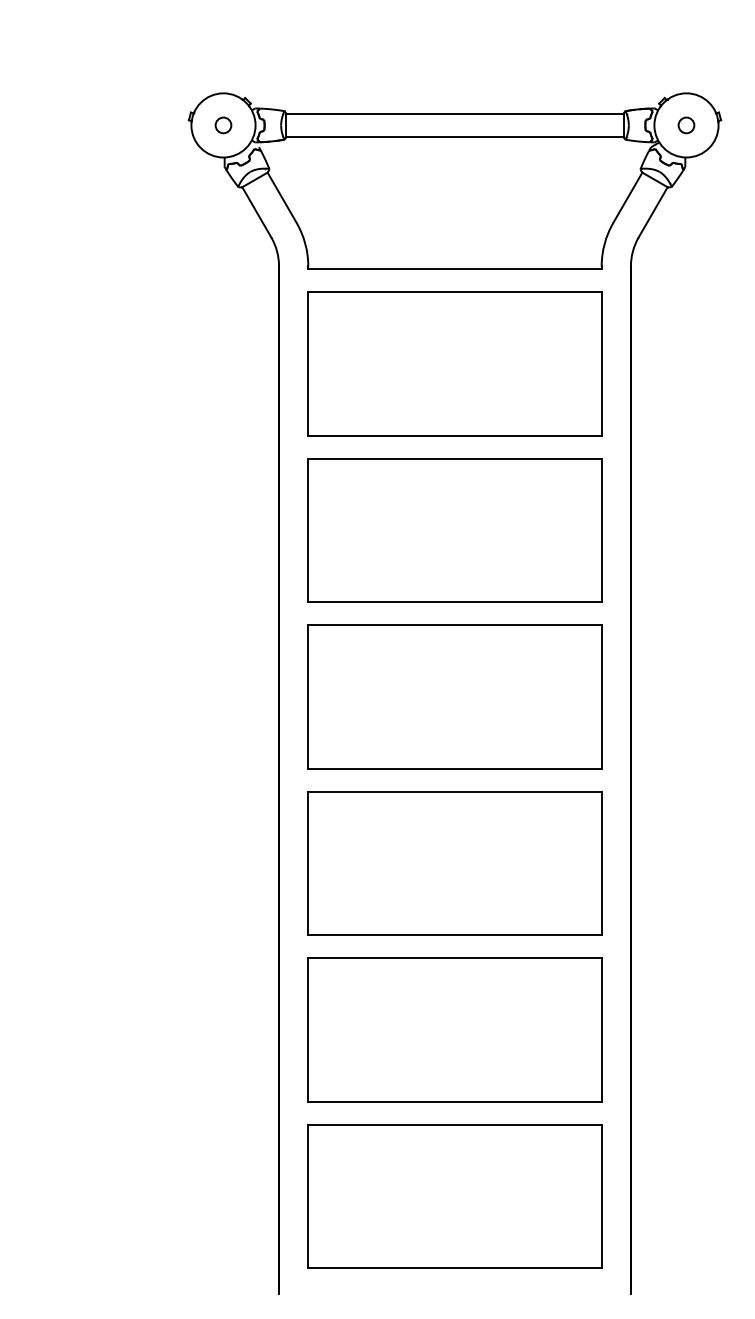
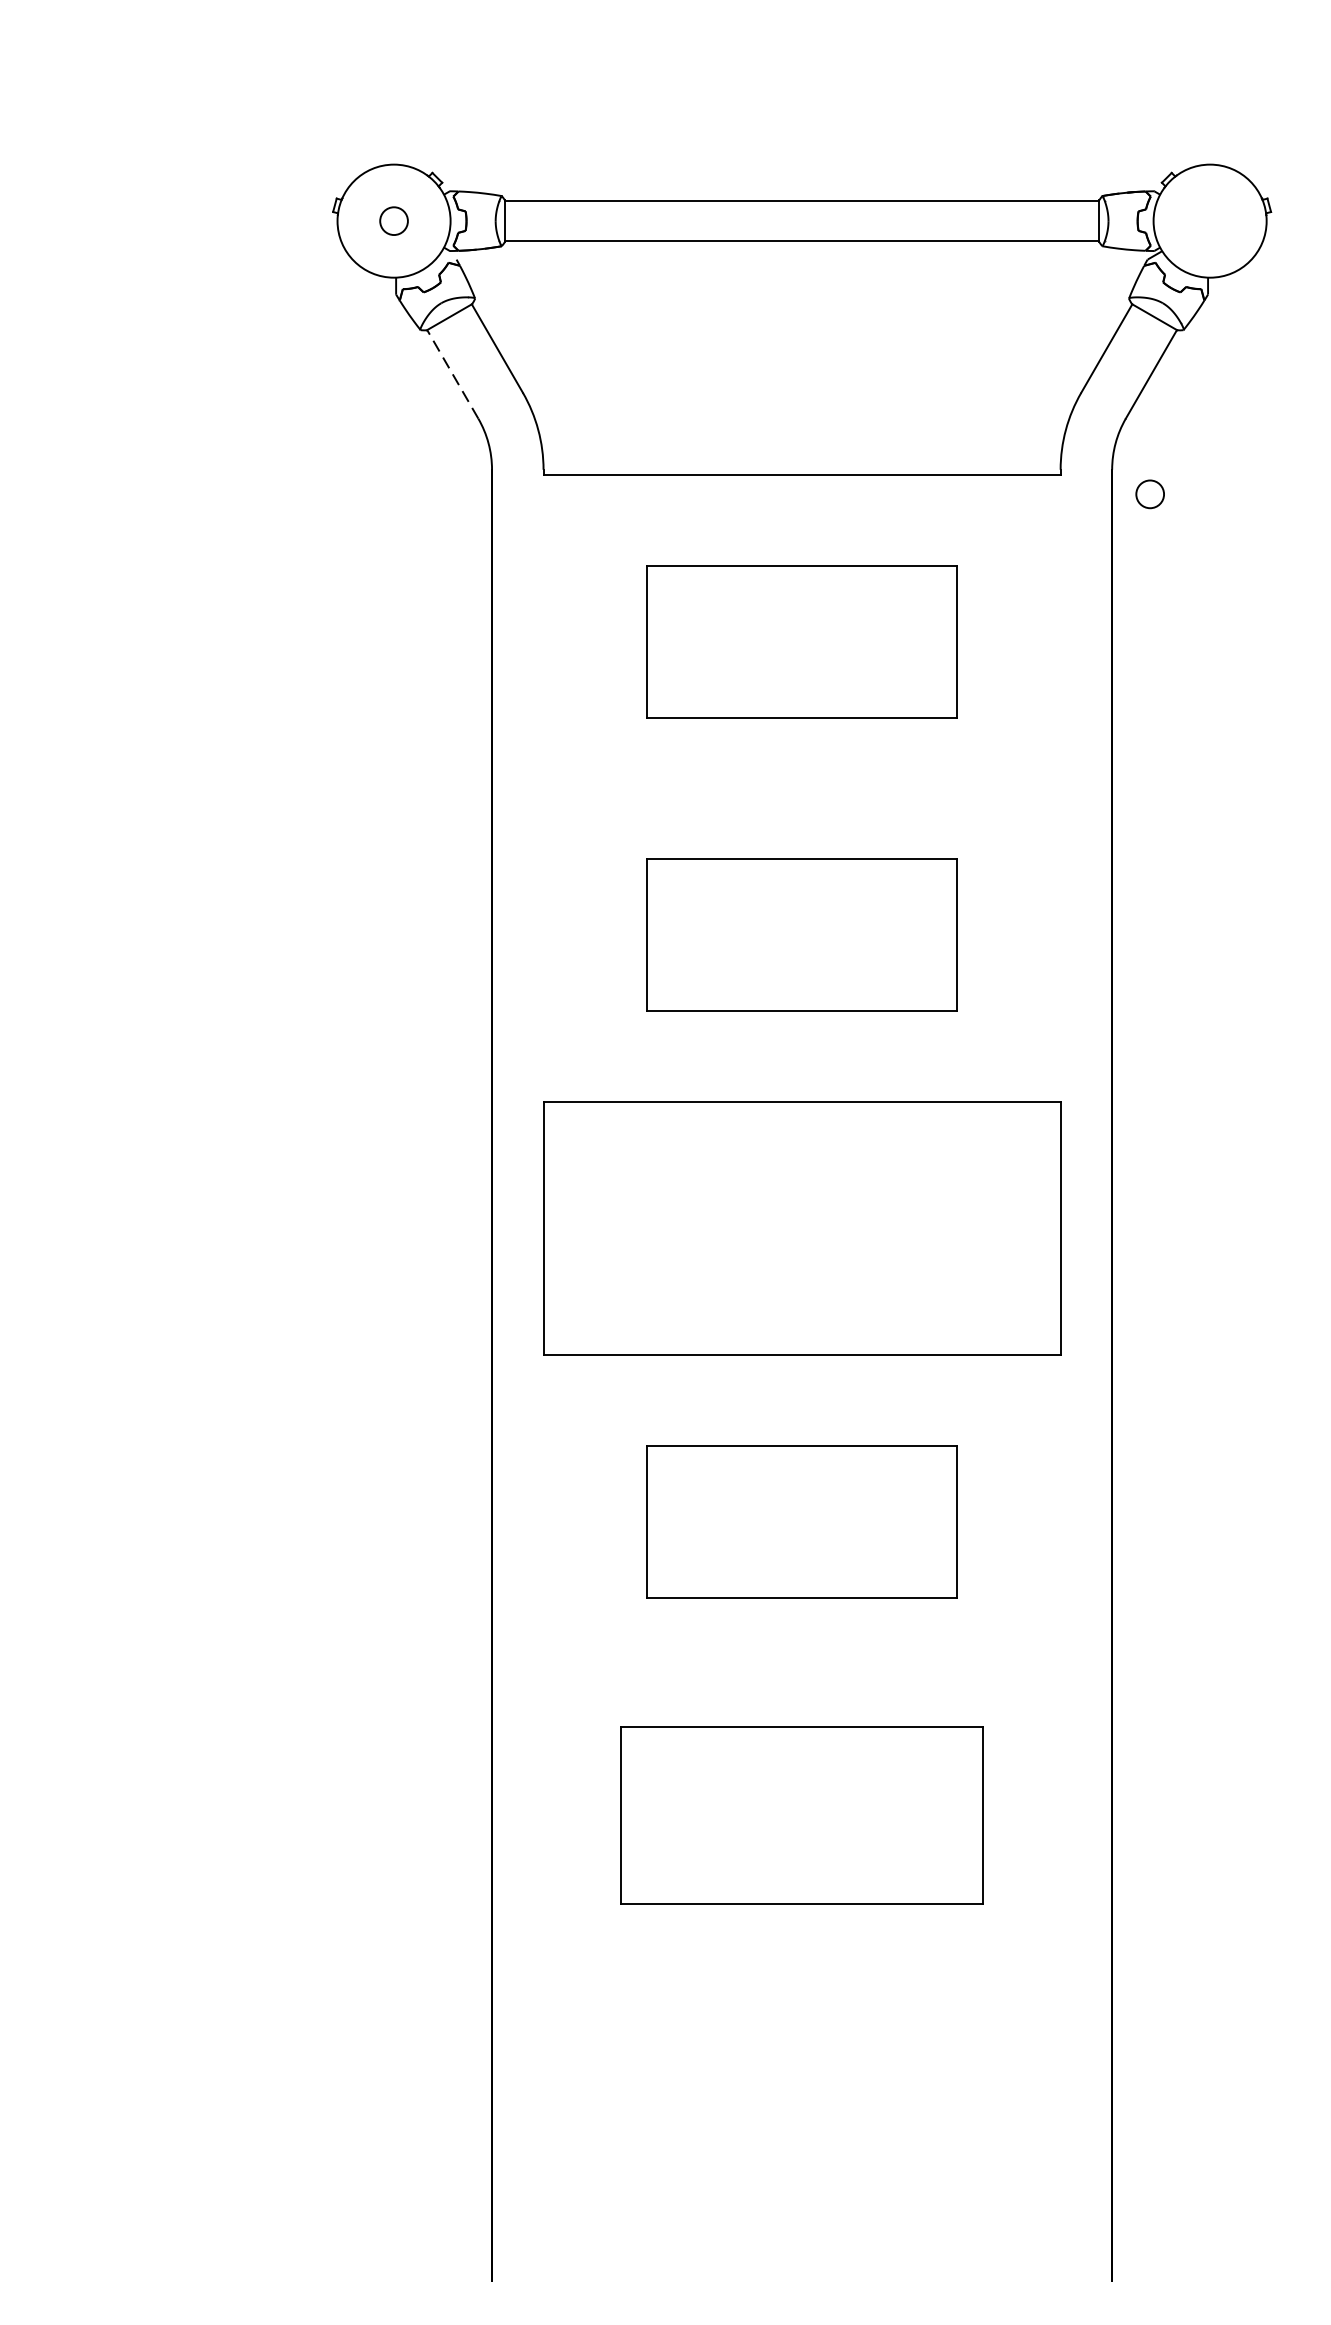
circle: (686, 125) -> (1150, 494), moved
line: (256, 212) -> (452, 374), solid -> dashed
part: (454, 363) -> (801, 640), size x0.6
part: (454, 530) -> (801, 935), size x0.6
part: (454, 863) -> (801, 1522), size x0.6
part: (454, 1029) -> (801, 1814), size x0.7
part: (454, 1196) -> (801, 2109), removed

